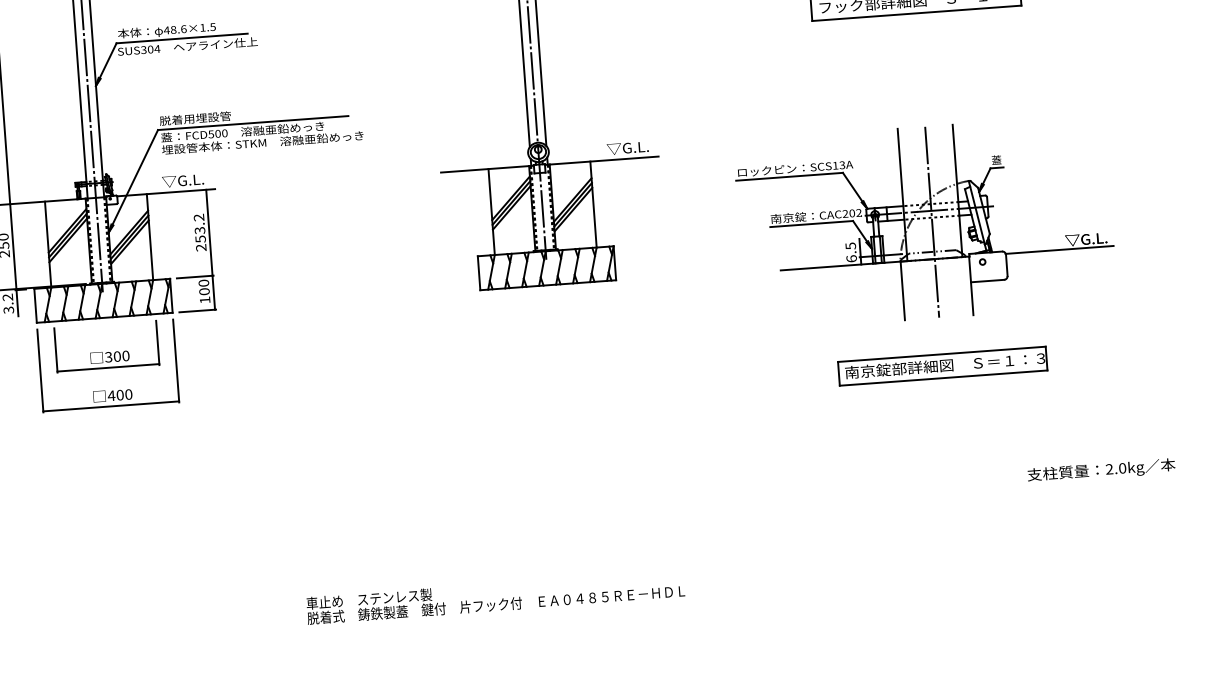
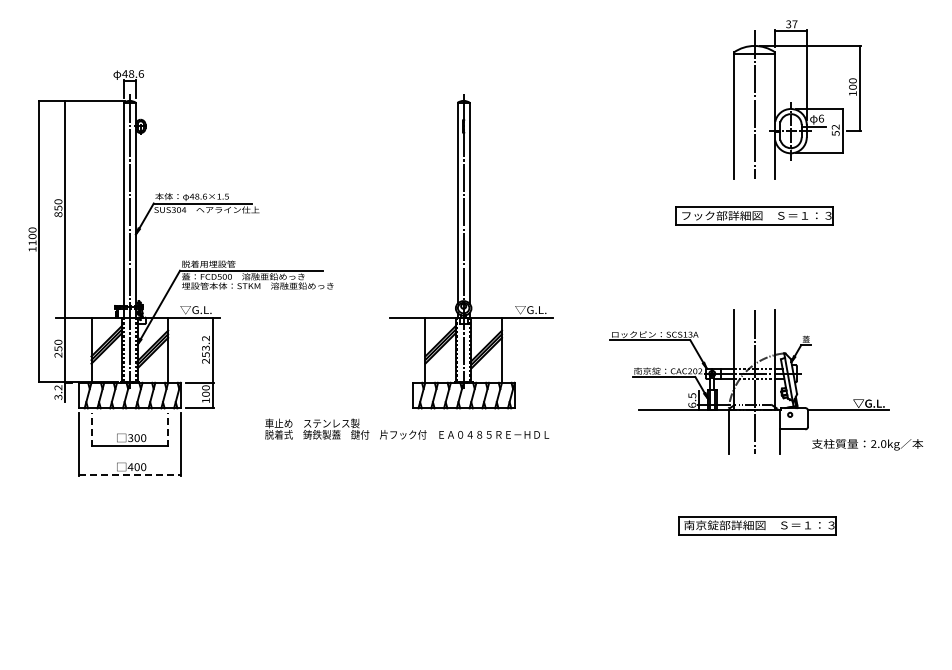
line: (158, 343) -> (168, 430), solid -> dashed
line: (55, 350) -> (91, 430), solid -> dashed
part: (942, 365) -> (757, 525), moved
line: (112, 406) -> (130, 475), solid -> dashed
text: (1101, 470) -> (867, 444), moved
text: (496, 596) -> (407, 428), moved

